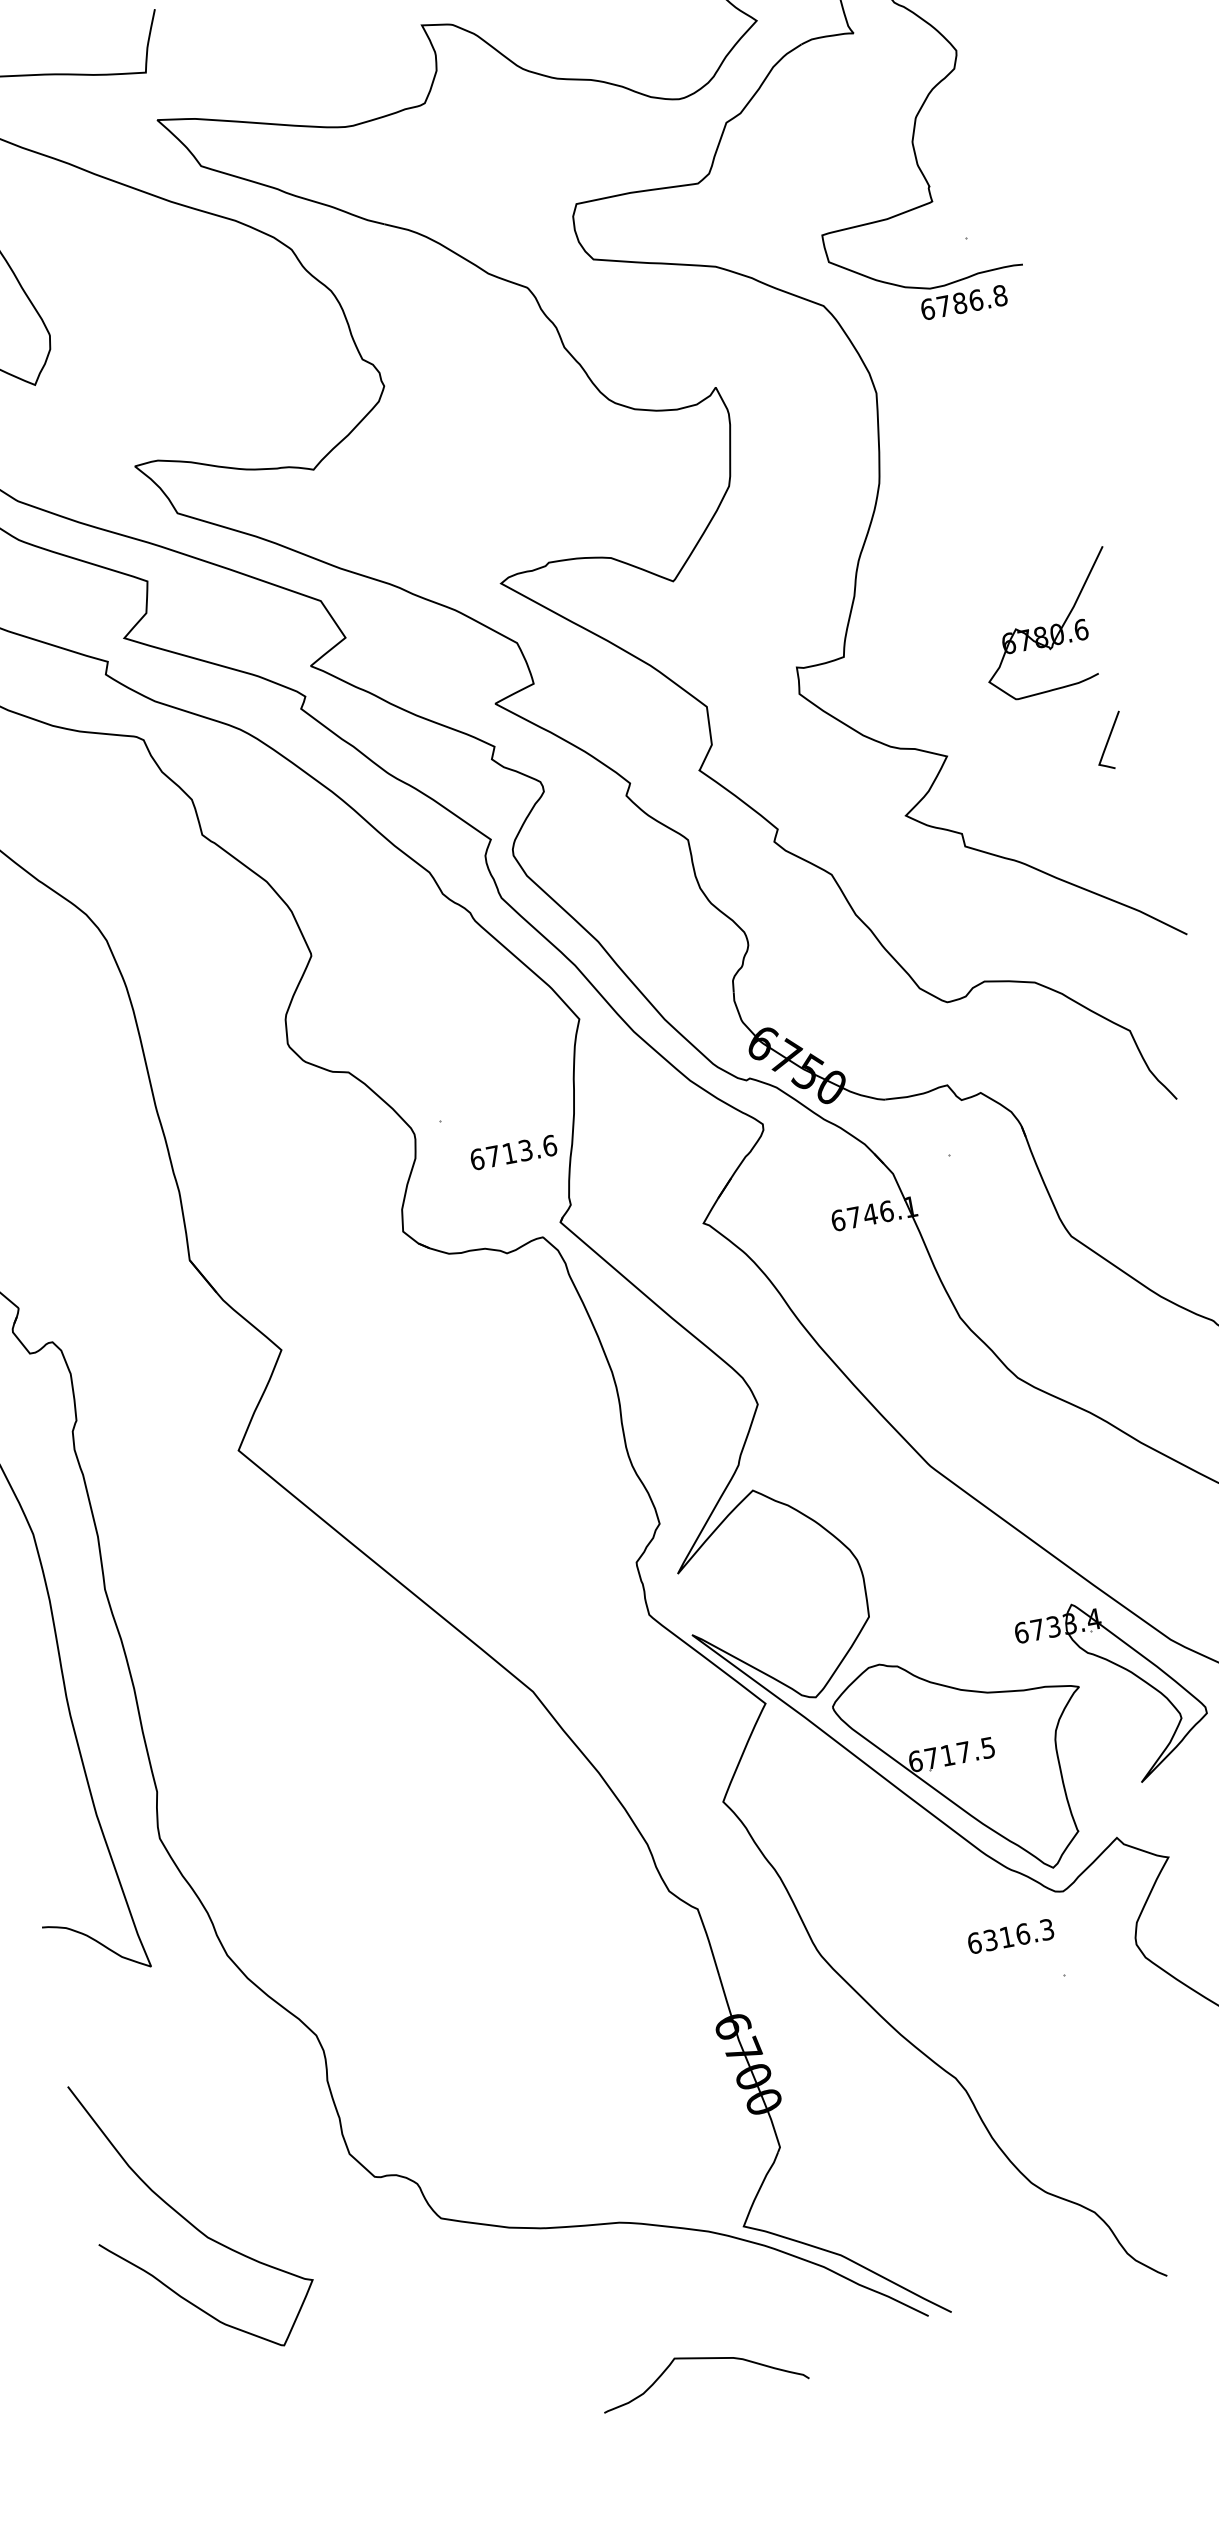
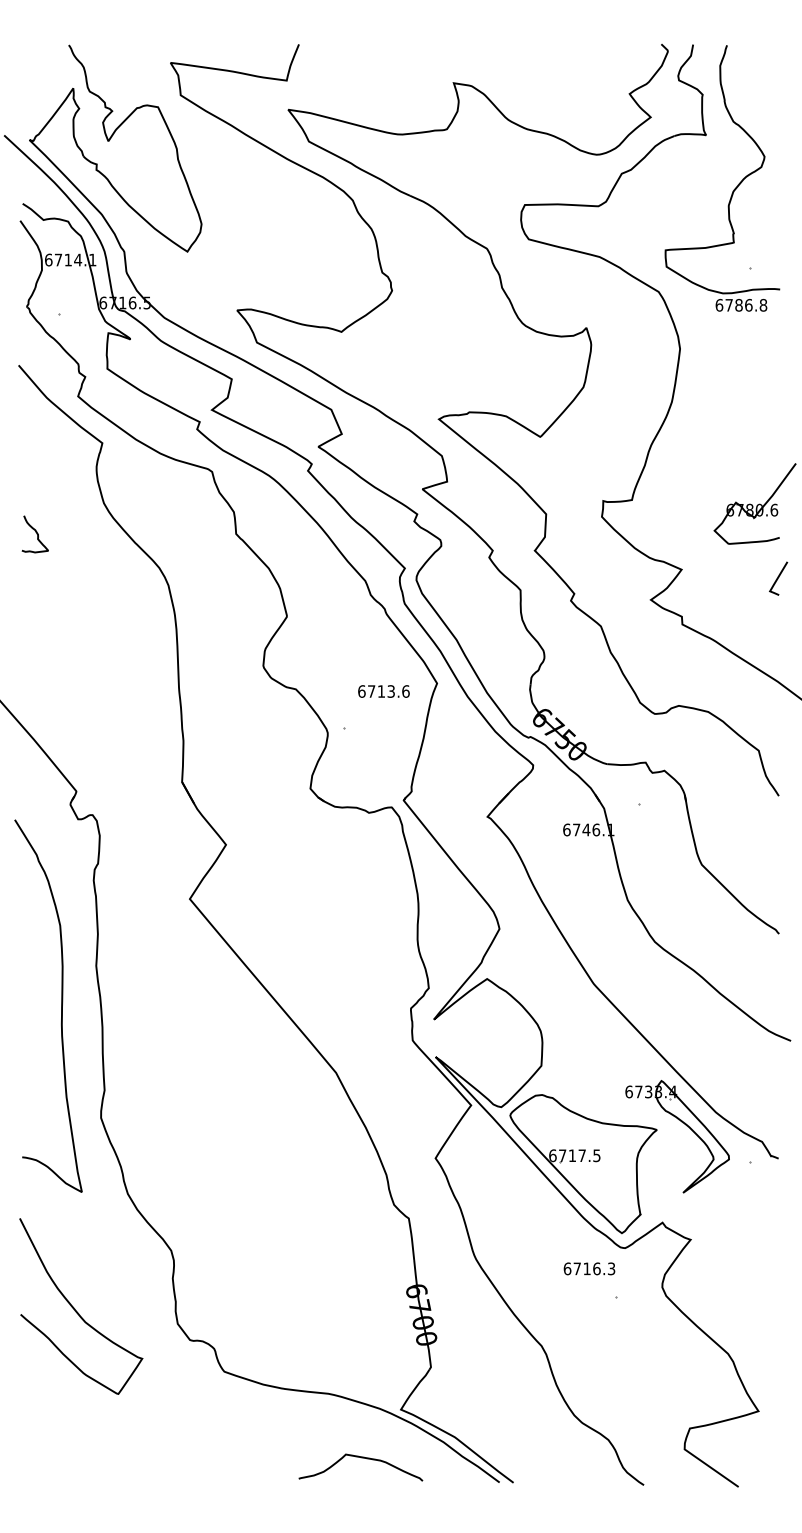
text: (512, 1152) -> (383, 691), moved
text: (989, 1939) -> (576, 1268), 6316.3 -> 6716.3
curve: (189, 2220) -> (76, 1310), moved
curve: (701, 2360) -> (361, 1458), moved

